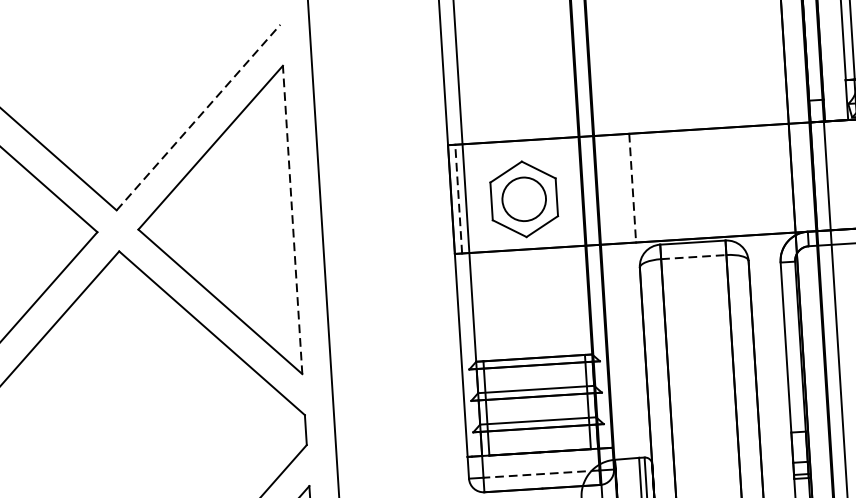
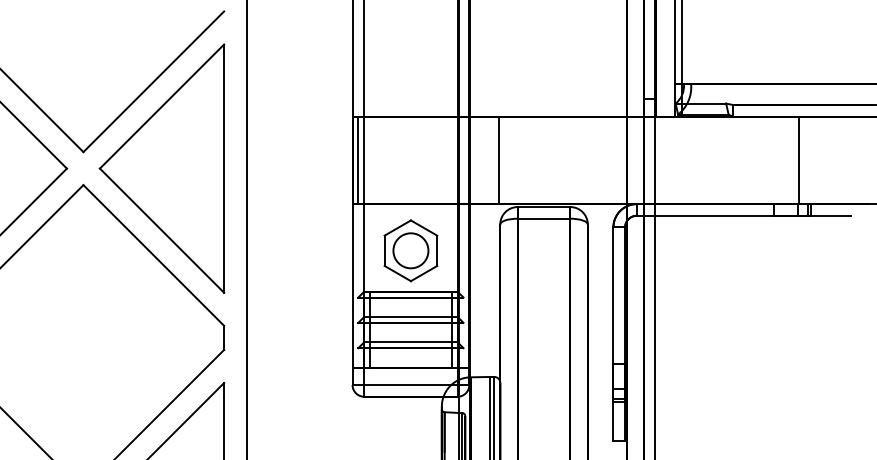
line: (199, 117) -> (154, 81), dashed -> solid
line: (632, 188) -> (498, 160), dashed -> solid
part: (523, 198) -> (410, 250), moved
line: (458, 199) -> (358, 160), dashed -> solid
line: (293, 219) -> (224, 168), dashed -> solid
line: (694, 256) -> (544, 218), dashed -> solid
line: (540, 474) -> (410, 385), dashed -> solid

